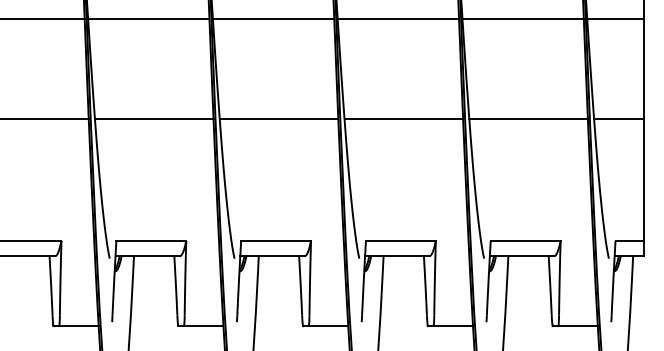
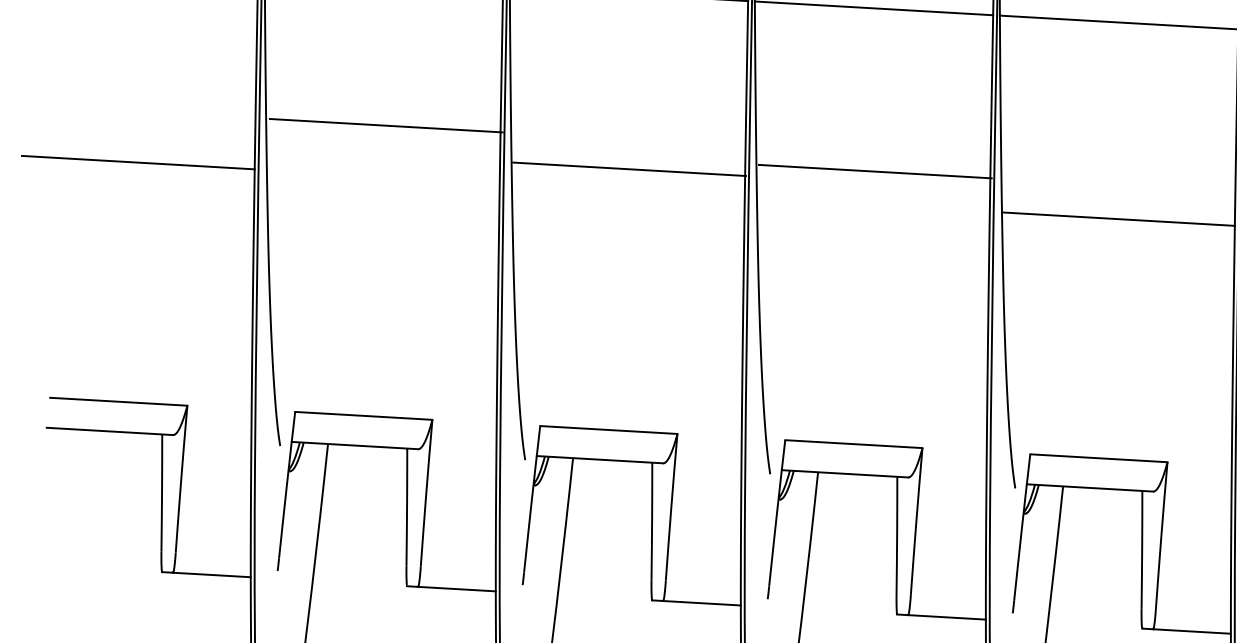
line: (153, 118) -> (384, 124), moved
line: (278, 118) -> (628, 168), moved
line: (403, 118) -> (874, 170), moved

